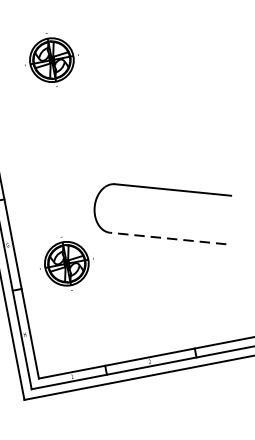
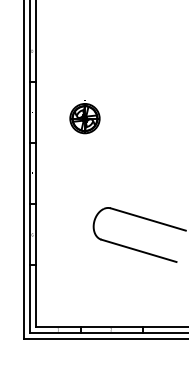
line: (167, 238) -> (138, 250), dashed -> solid
part: (65, 262) -> (68, 253), removed

